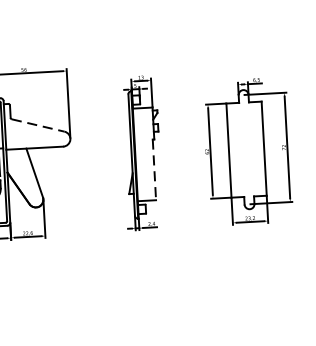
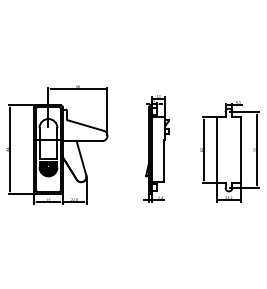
line: (37, 125) -> (85, 125), dashed -> solid
line: (154, 171) -> (164, 161), dashed -> solid

